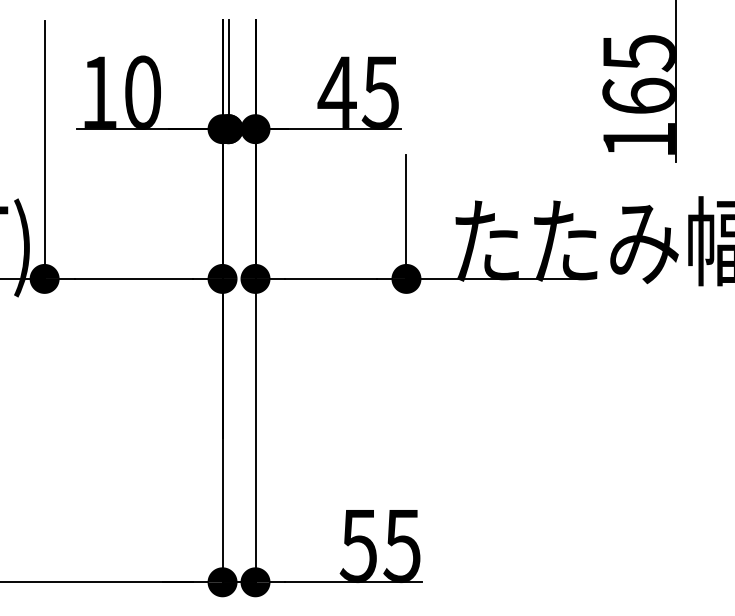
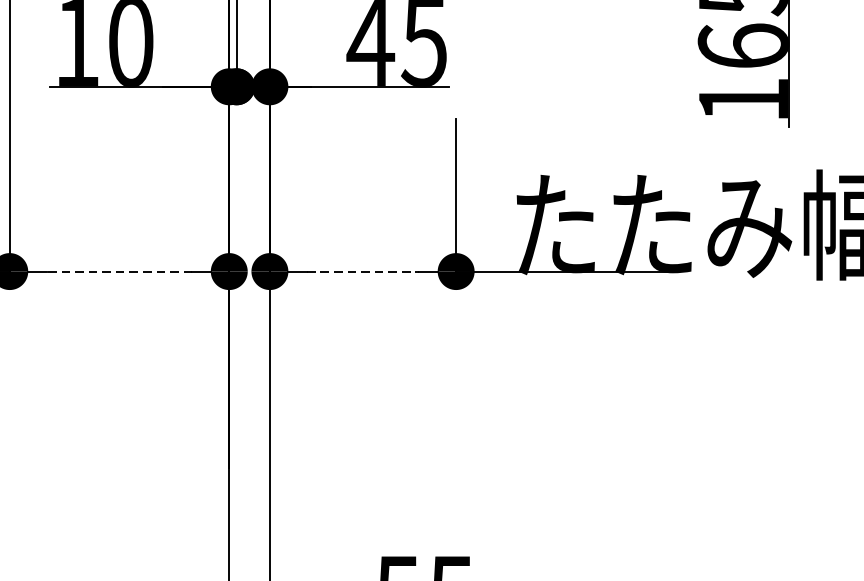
line: (133, 278) -> (119, 271), solid -> dashed
line: (330, 278) -> (362, 271), solid -> dashed

